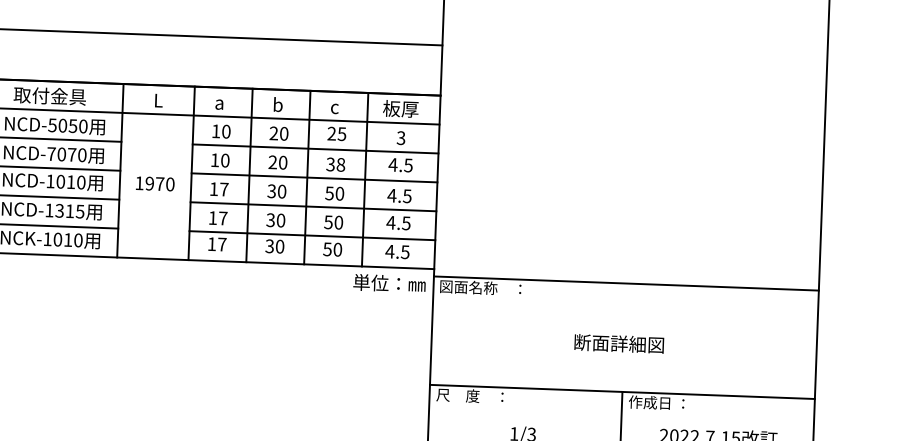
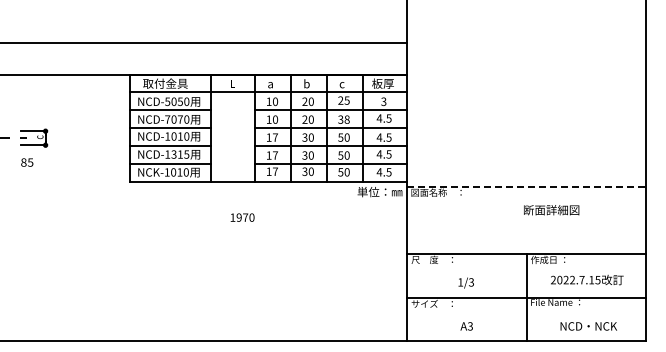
text: (155, 183) -> (242, 217), moved
line: (627, 283) -> (527, 186), solid -> dashed
text: (619, 344) -> (551, 210), moved

